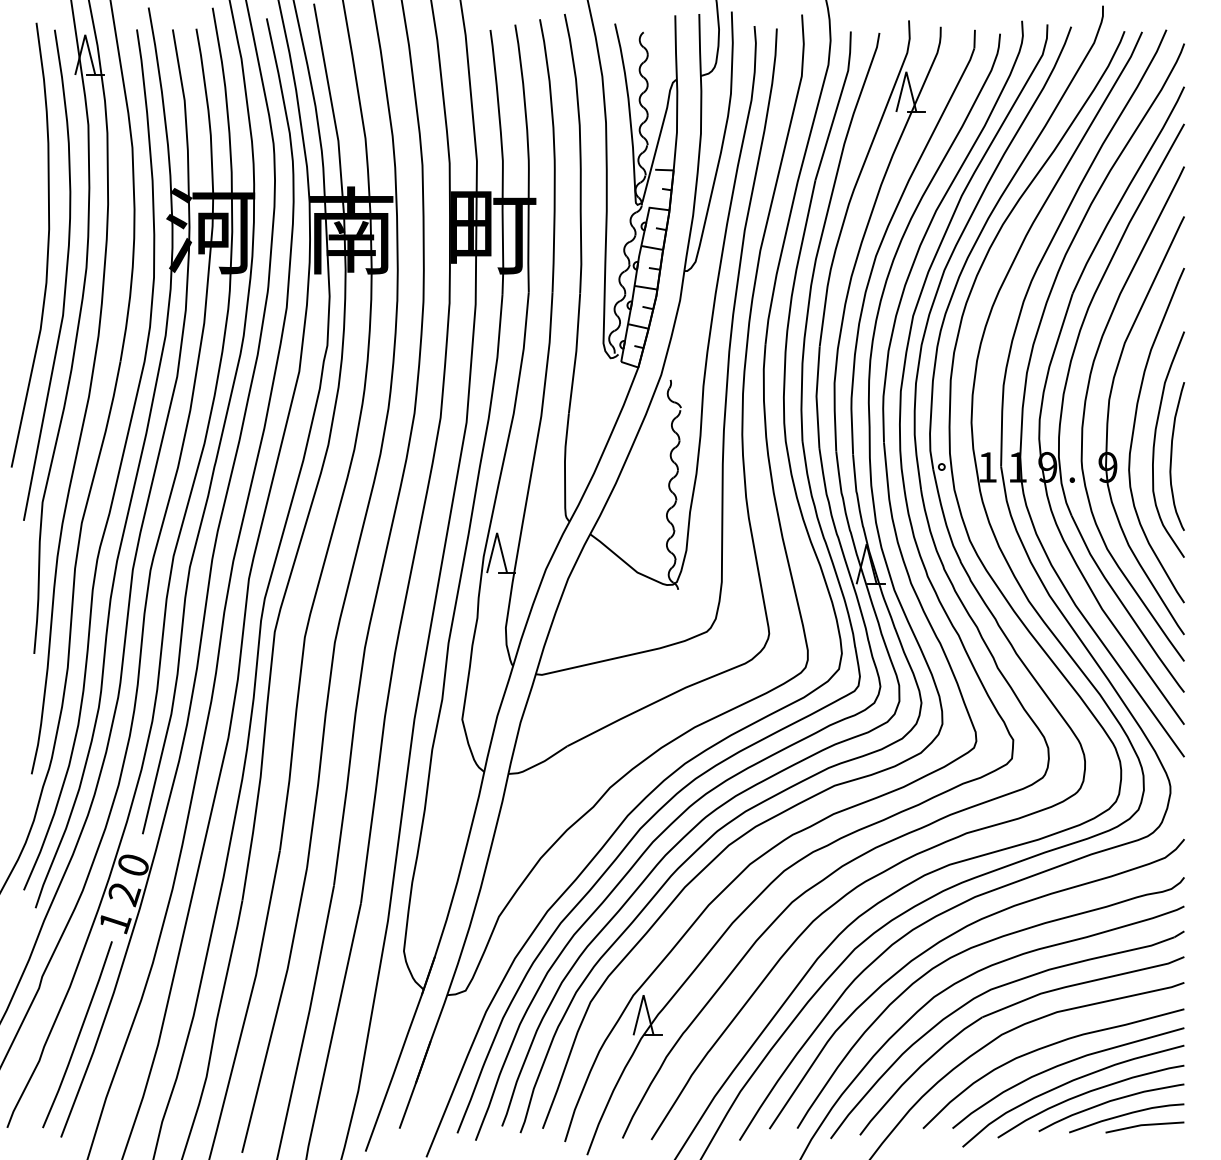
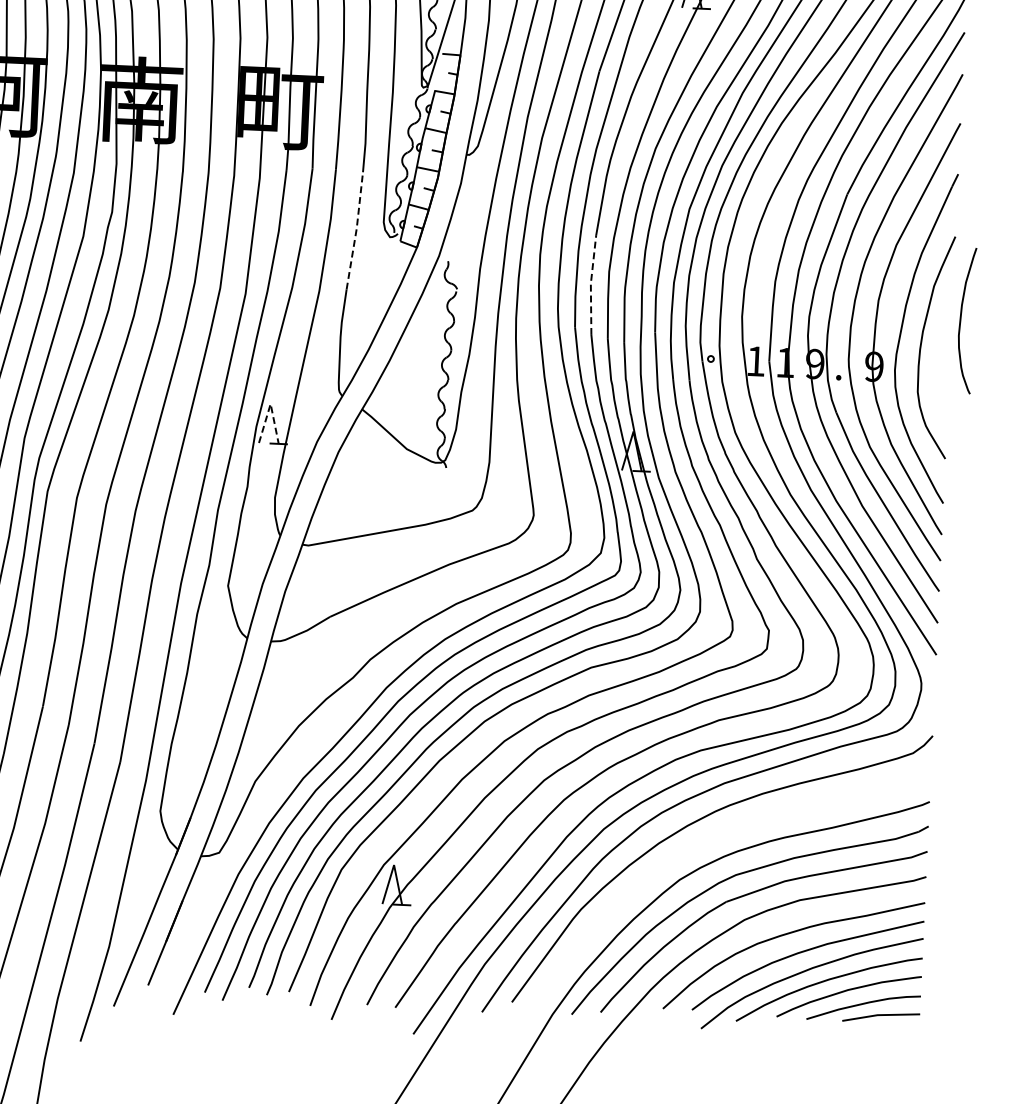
line: (576, 353) -> (356, 231), solid -> dashed
line: (816, 396) -> (590, 284), solid -> dashed
curve: (1172, 456) -> (961, 320), moved
line: (497, 532) -> (271, 403), solid -> dashed
curve: (964, 952) -> (711, 837), removed

